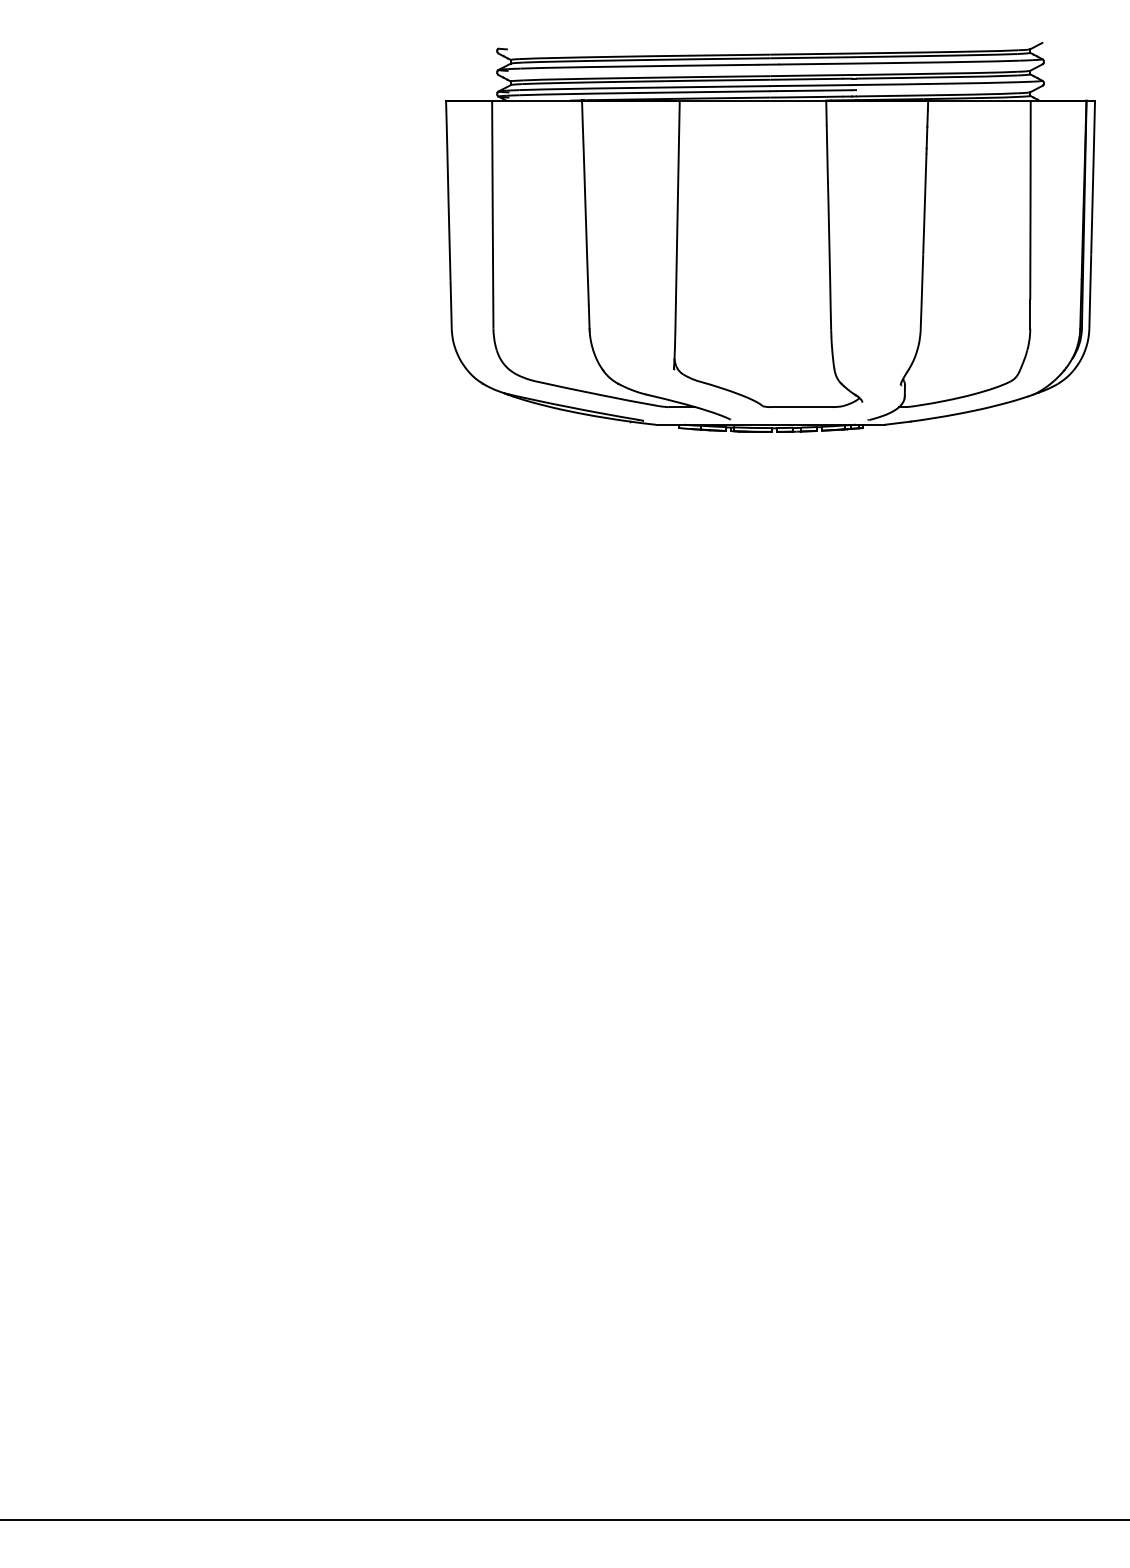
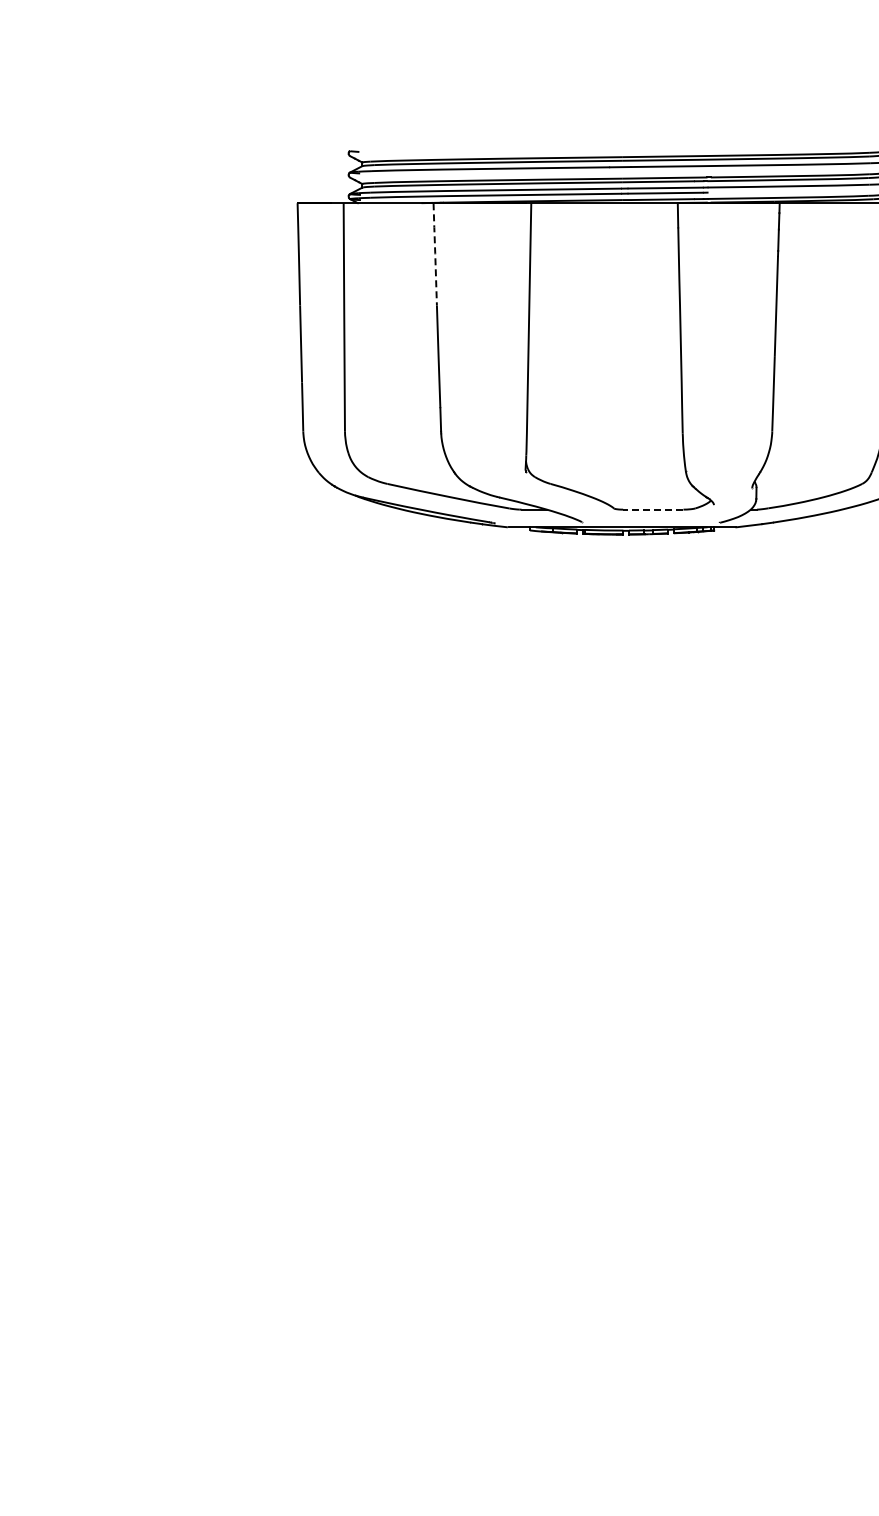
line: (583, 151) -> (435, 254), solid -> dashed
line: (801, 407) -> (653, 510), solid -> dashed

